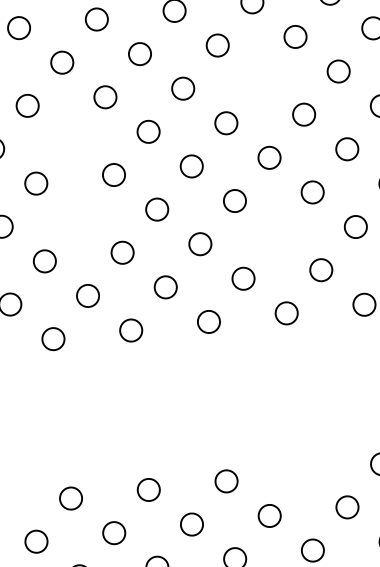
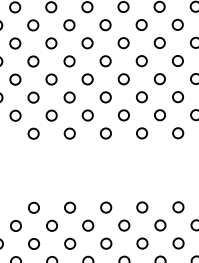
circle: (260, 79) -> (141, 24), added
circle: (71, 140) -> (51, 43), added
circle: (79, 218) -> (51, 79), added
circle: (277, 236) -> (141, 97), added
circle: (304, 472) -> (142, 207), added

